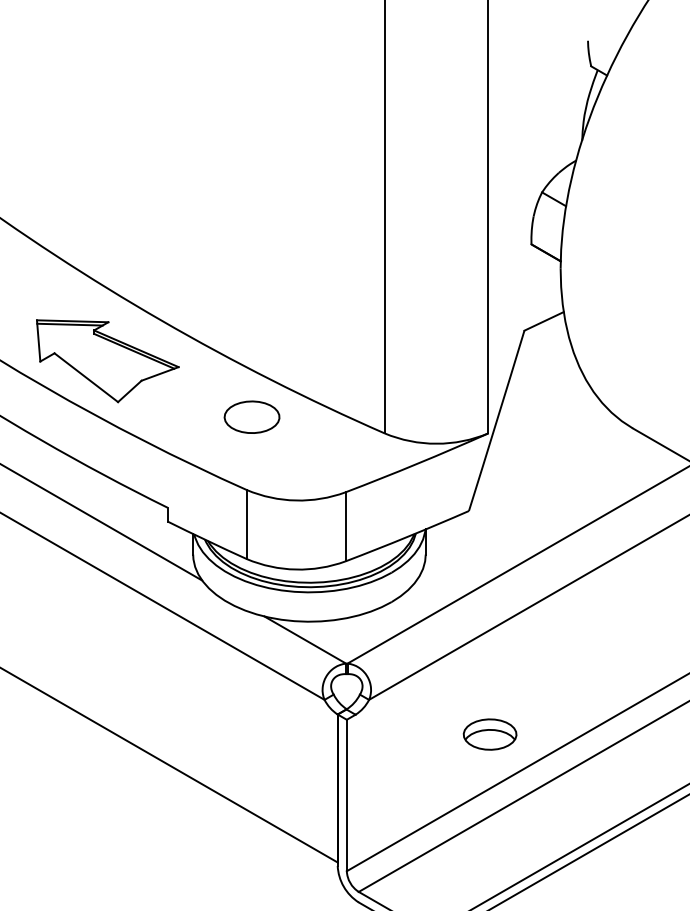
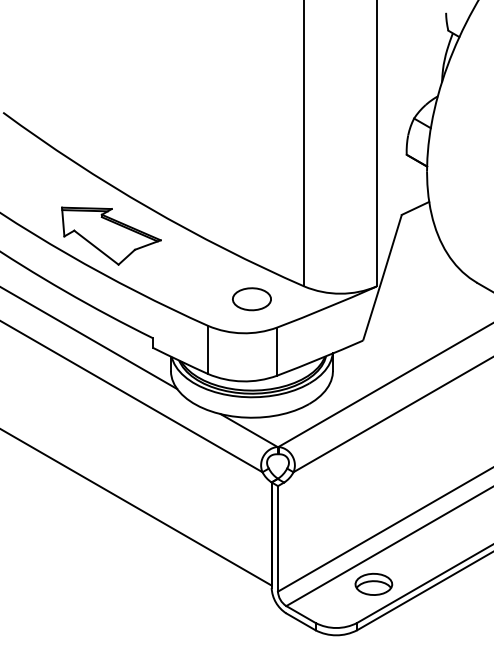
part: (251, 417) -> (251, 299), moved
part: (489, 733) -> (373, 583), moved

